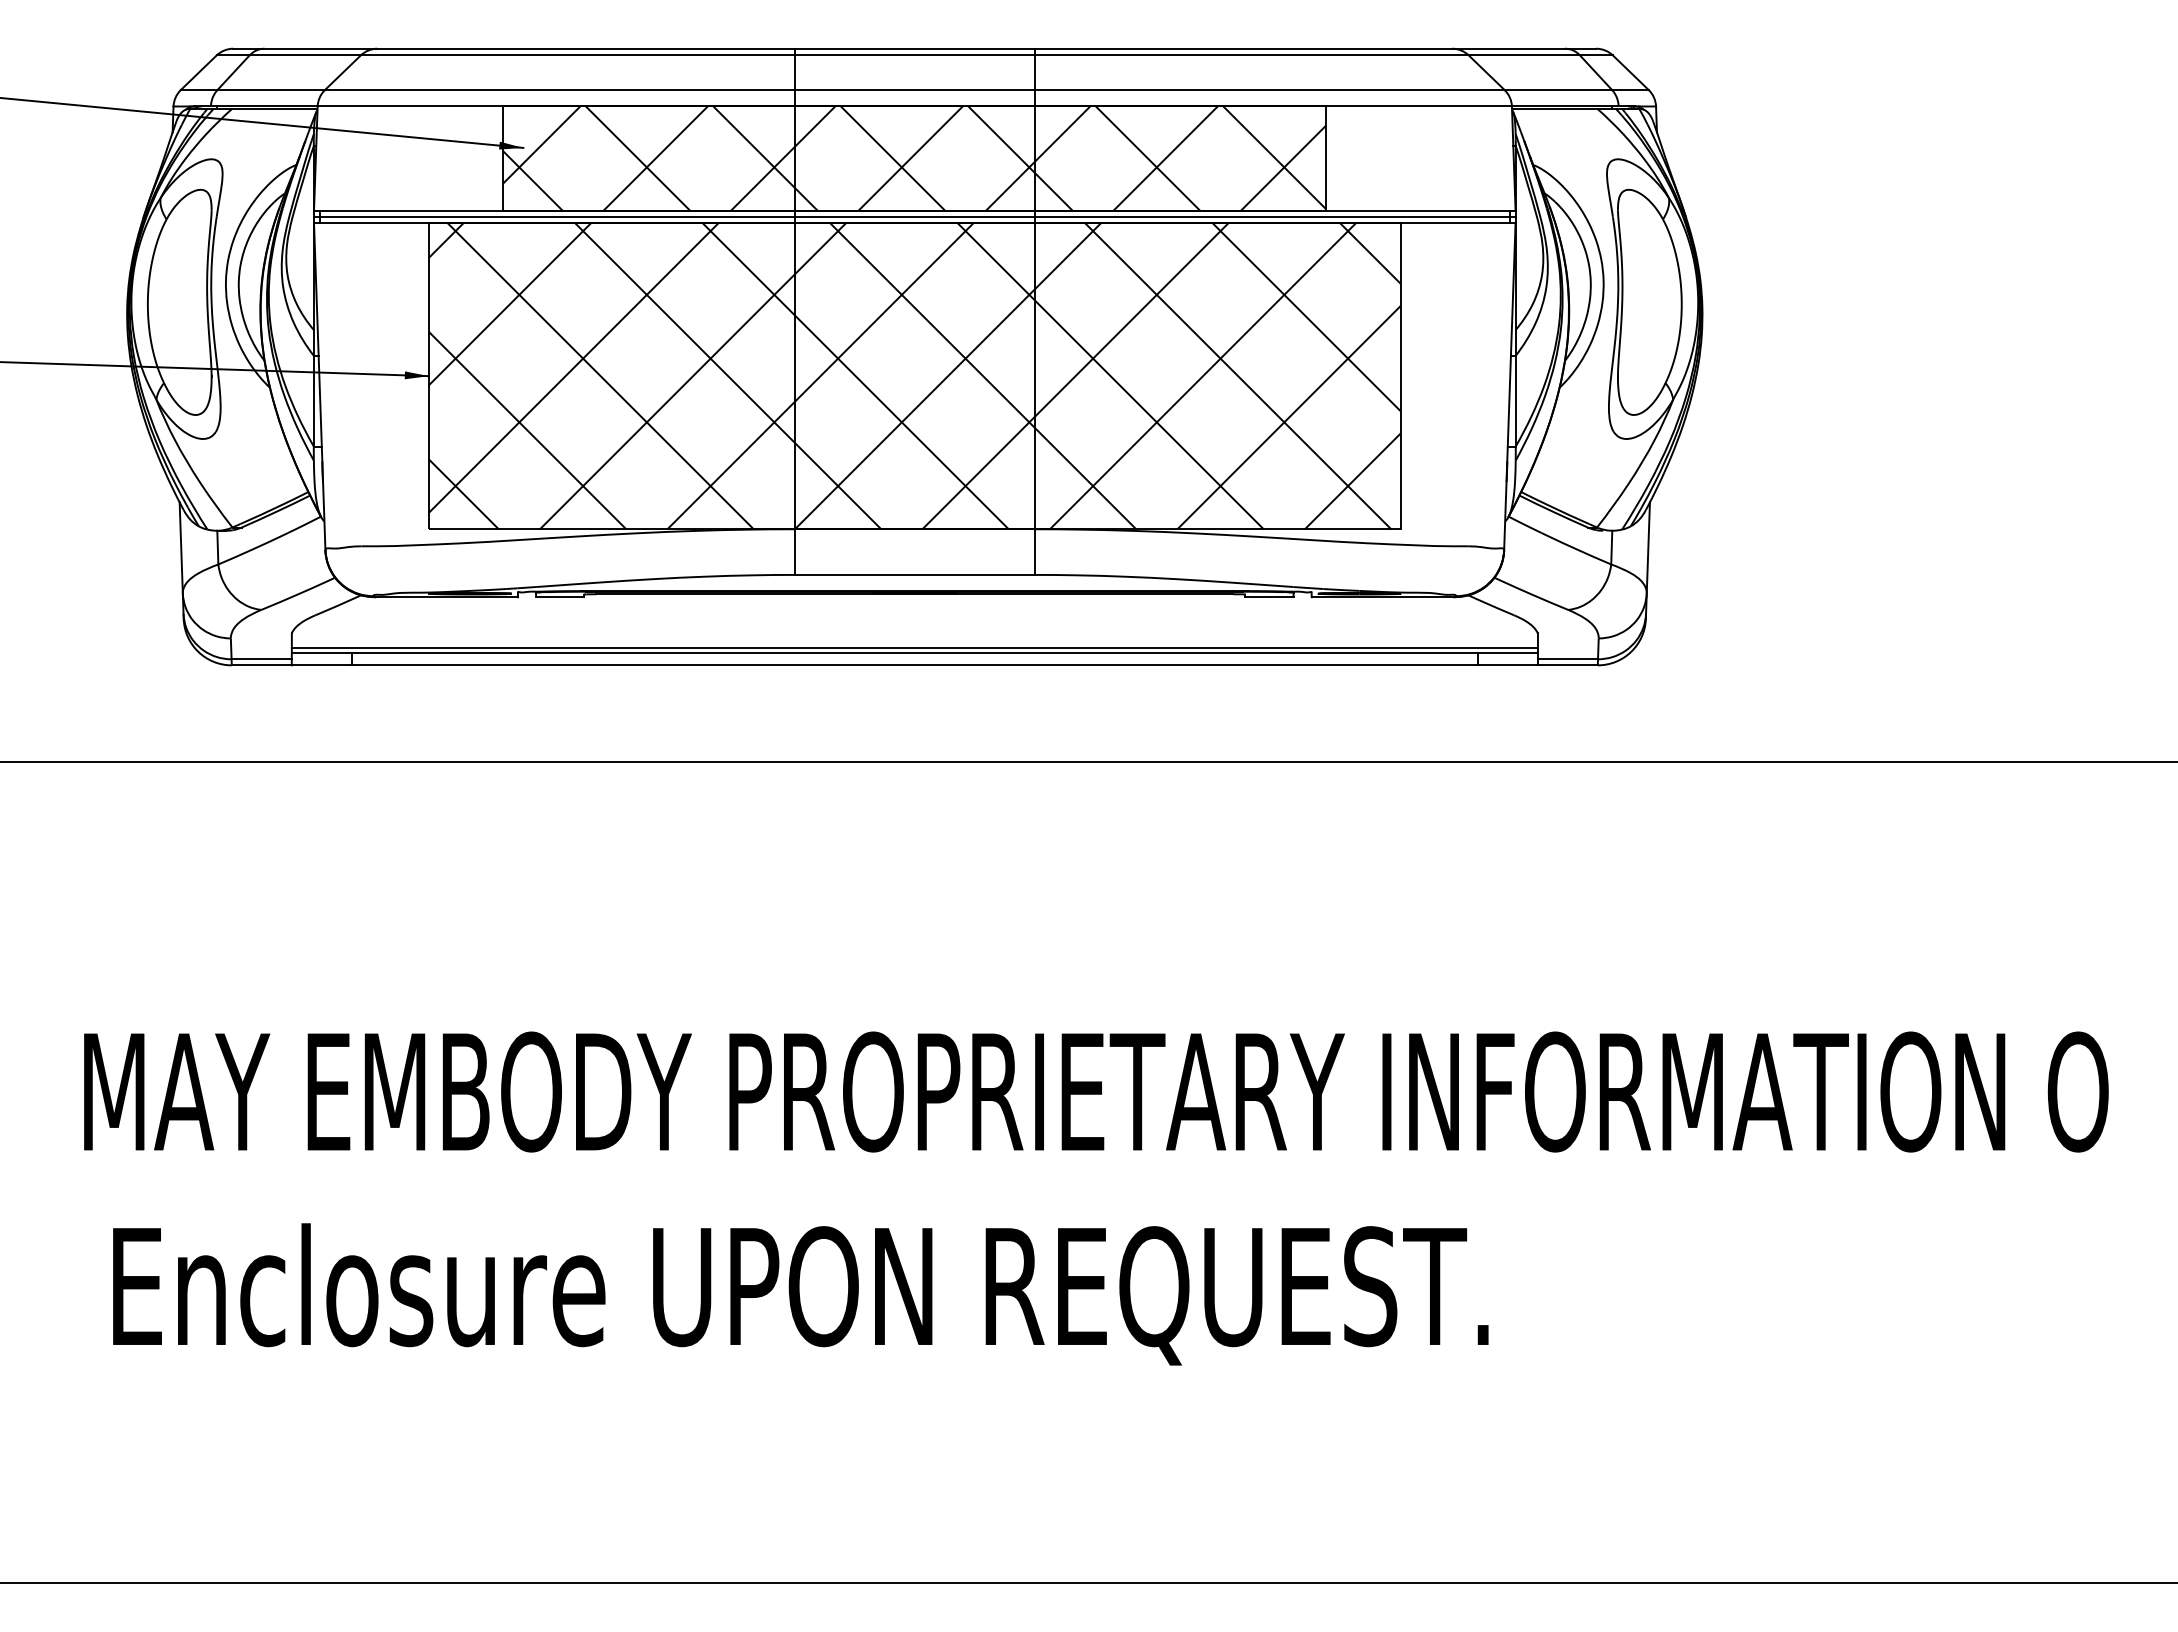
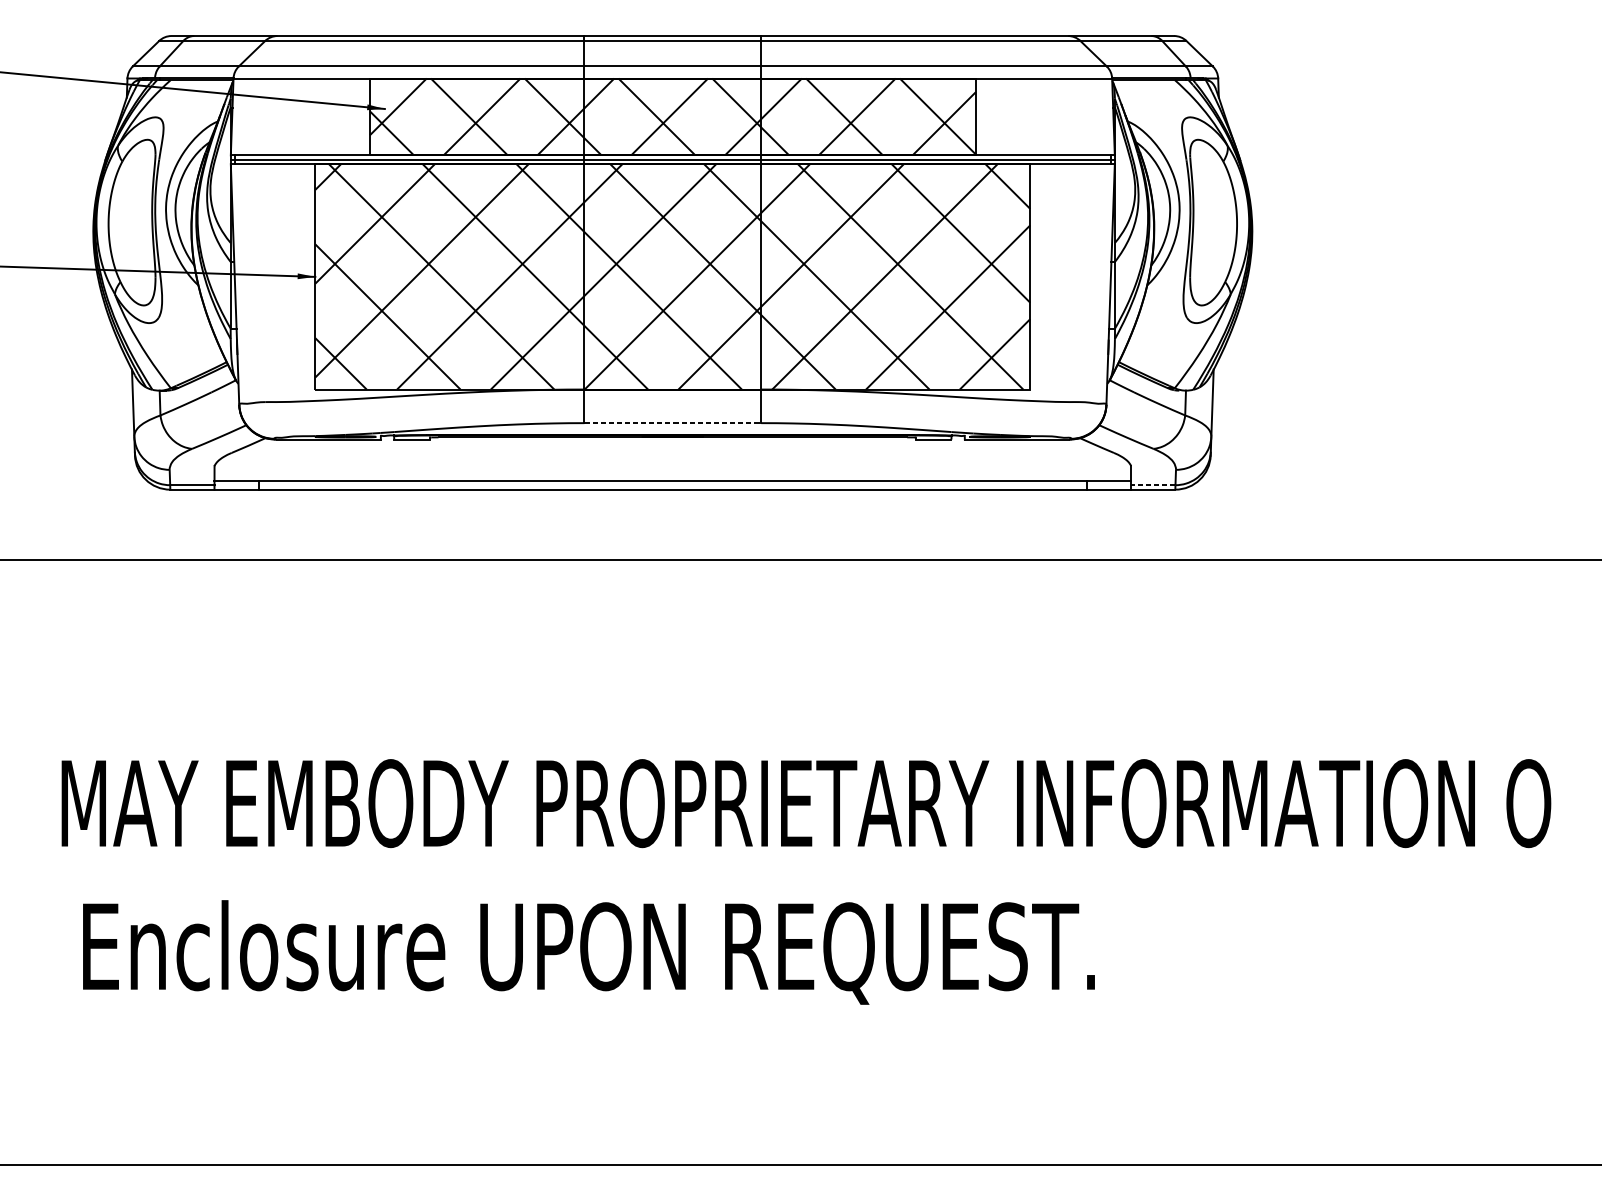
line: (915, 574) -> (673, 422), solid -> dashed
line: (914, 647) -> (672, 476), removed
line: (1567, 659) -> (1153, 485), solid -> dashed

